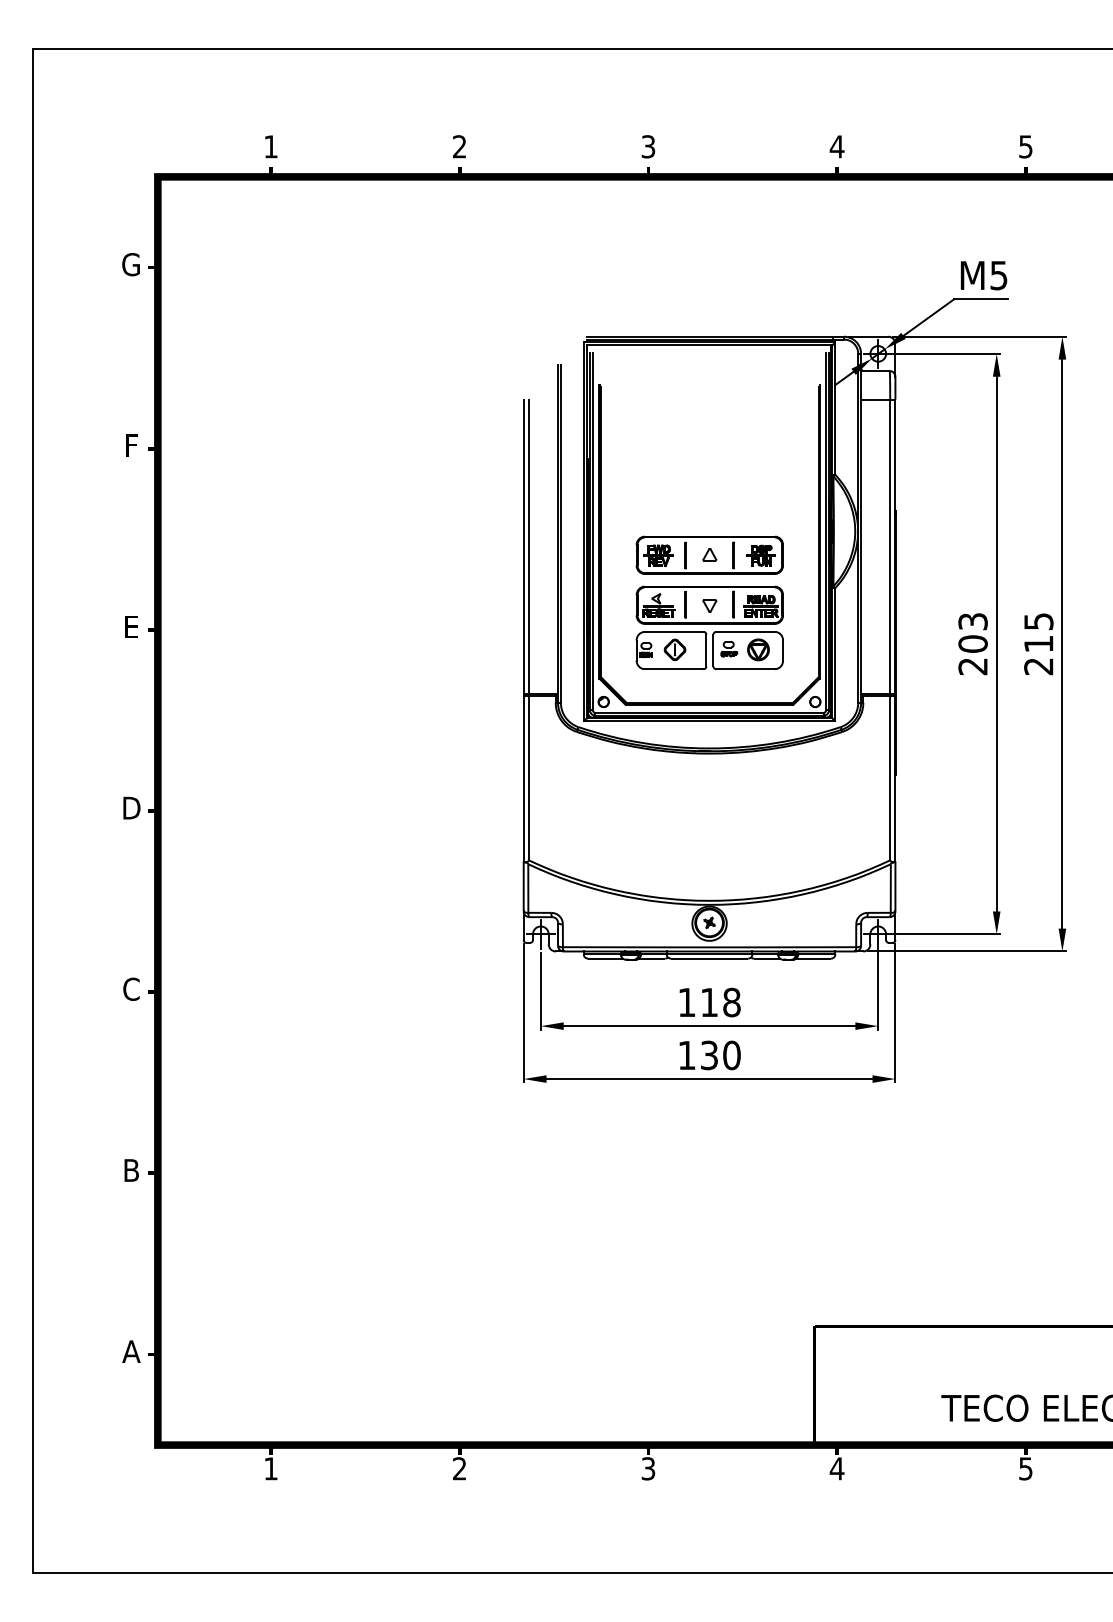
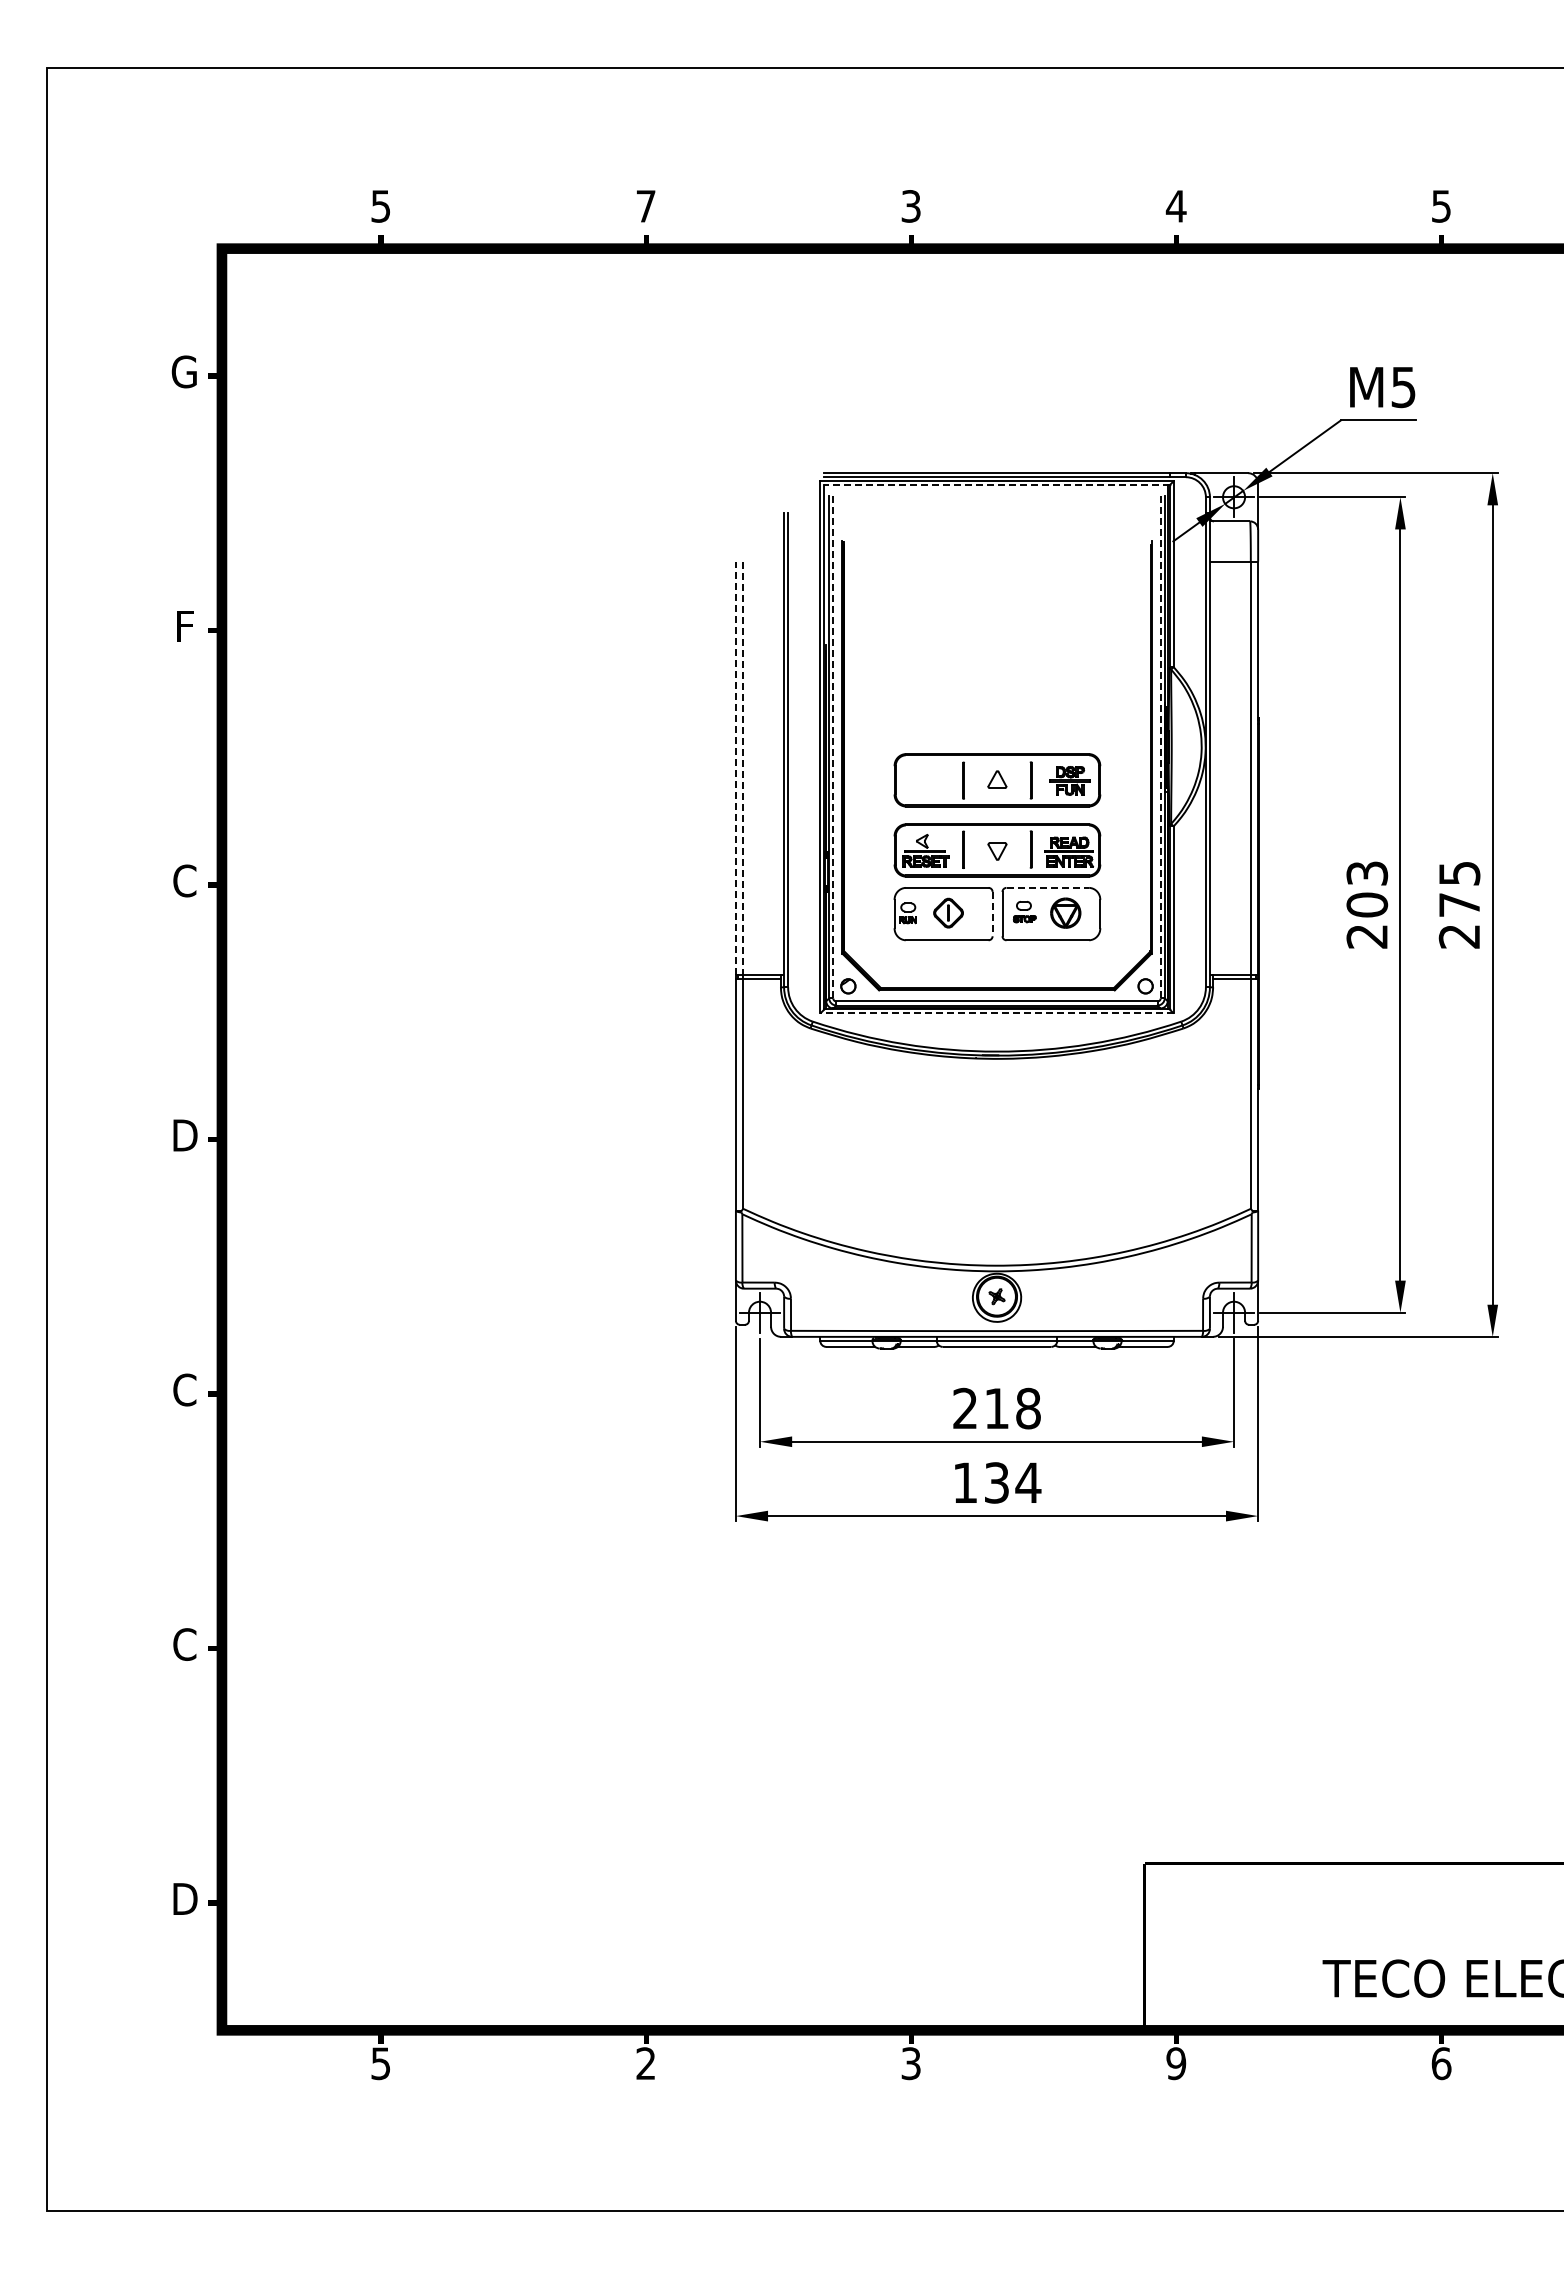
text: (270, 146) -> (380, 206), 1 -> 5
text: (459, 146) -> (645, 206), 2 -> 7
line: (709, 345) -> (997, 485), solid -> dashed
line: (593, 531) -> (833, 747), solid -> dashed
line: (825, 531) -> (1160, 747), solid -> dashed
line: (523, 546) -> (735, 768), solid -> dashed
line: (529, 546) -> (743, 768), solid -> dashed
part: (657, 555) -> (924, 780), removed
text: (131, 626) -> (184, 880), E -> C
line: (746, 631) -> (1048, 887), solid -> dashed
text: (1038, 643) -> (1459, 904), 215 -> 275
line: (706, 650) -> (992, 914), solid -> dashed
line: (709, 721) -> (997, 1013), solid -> dashed
text: (686, 1001) -> (964, 1407), 118 -> 218
text: (731, 1055) -> (1028, 1482), 130 -> 134
text: (131, 1170) -> (184, 1644), B -> C
text: (131, 1351) -> (184, 1898), A -> D
text: (270, 1468) -> (380, 2063), 1 -> 5
text: (836, 1468) -> (1175, 2063), 4 -> 9
text: (1025, 1468) -> (1441, 2063), 5 -> 6

